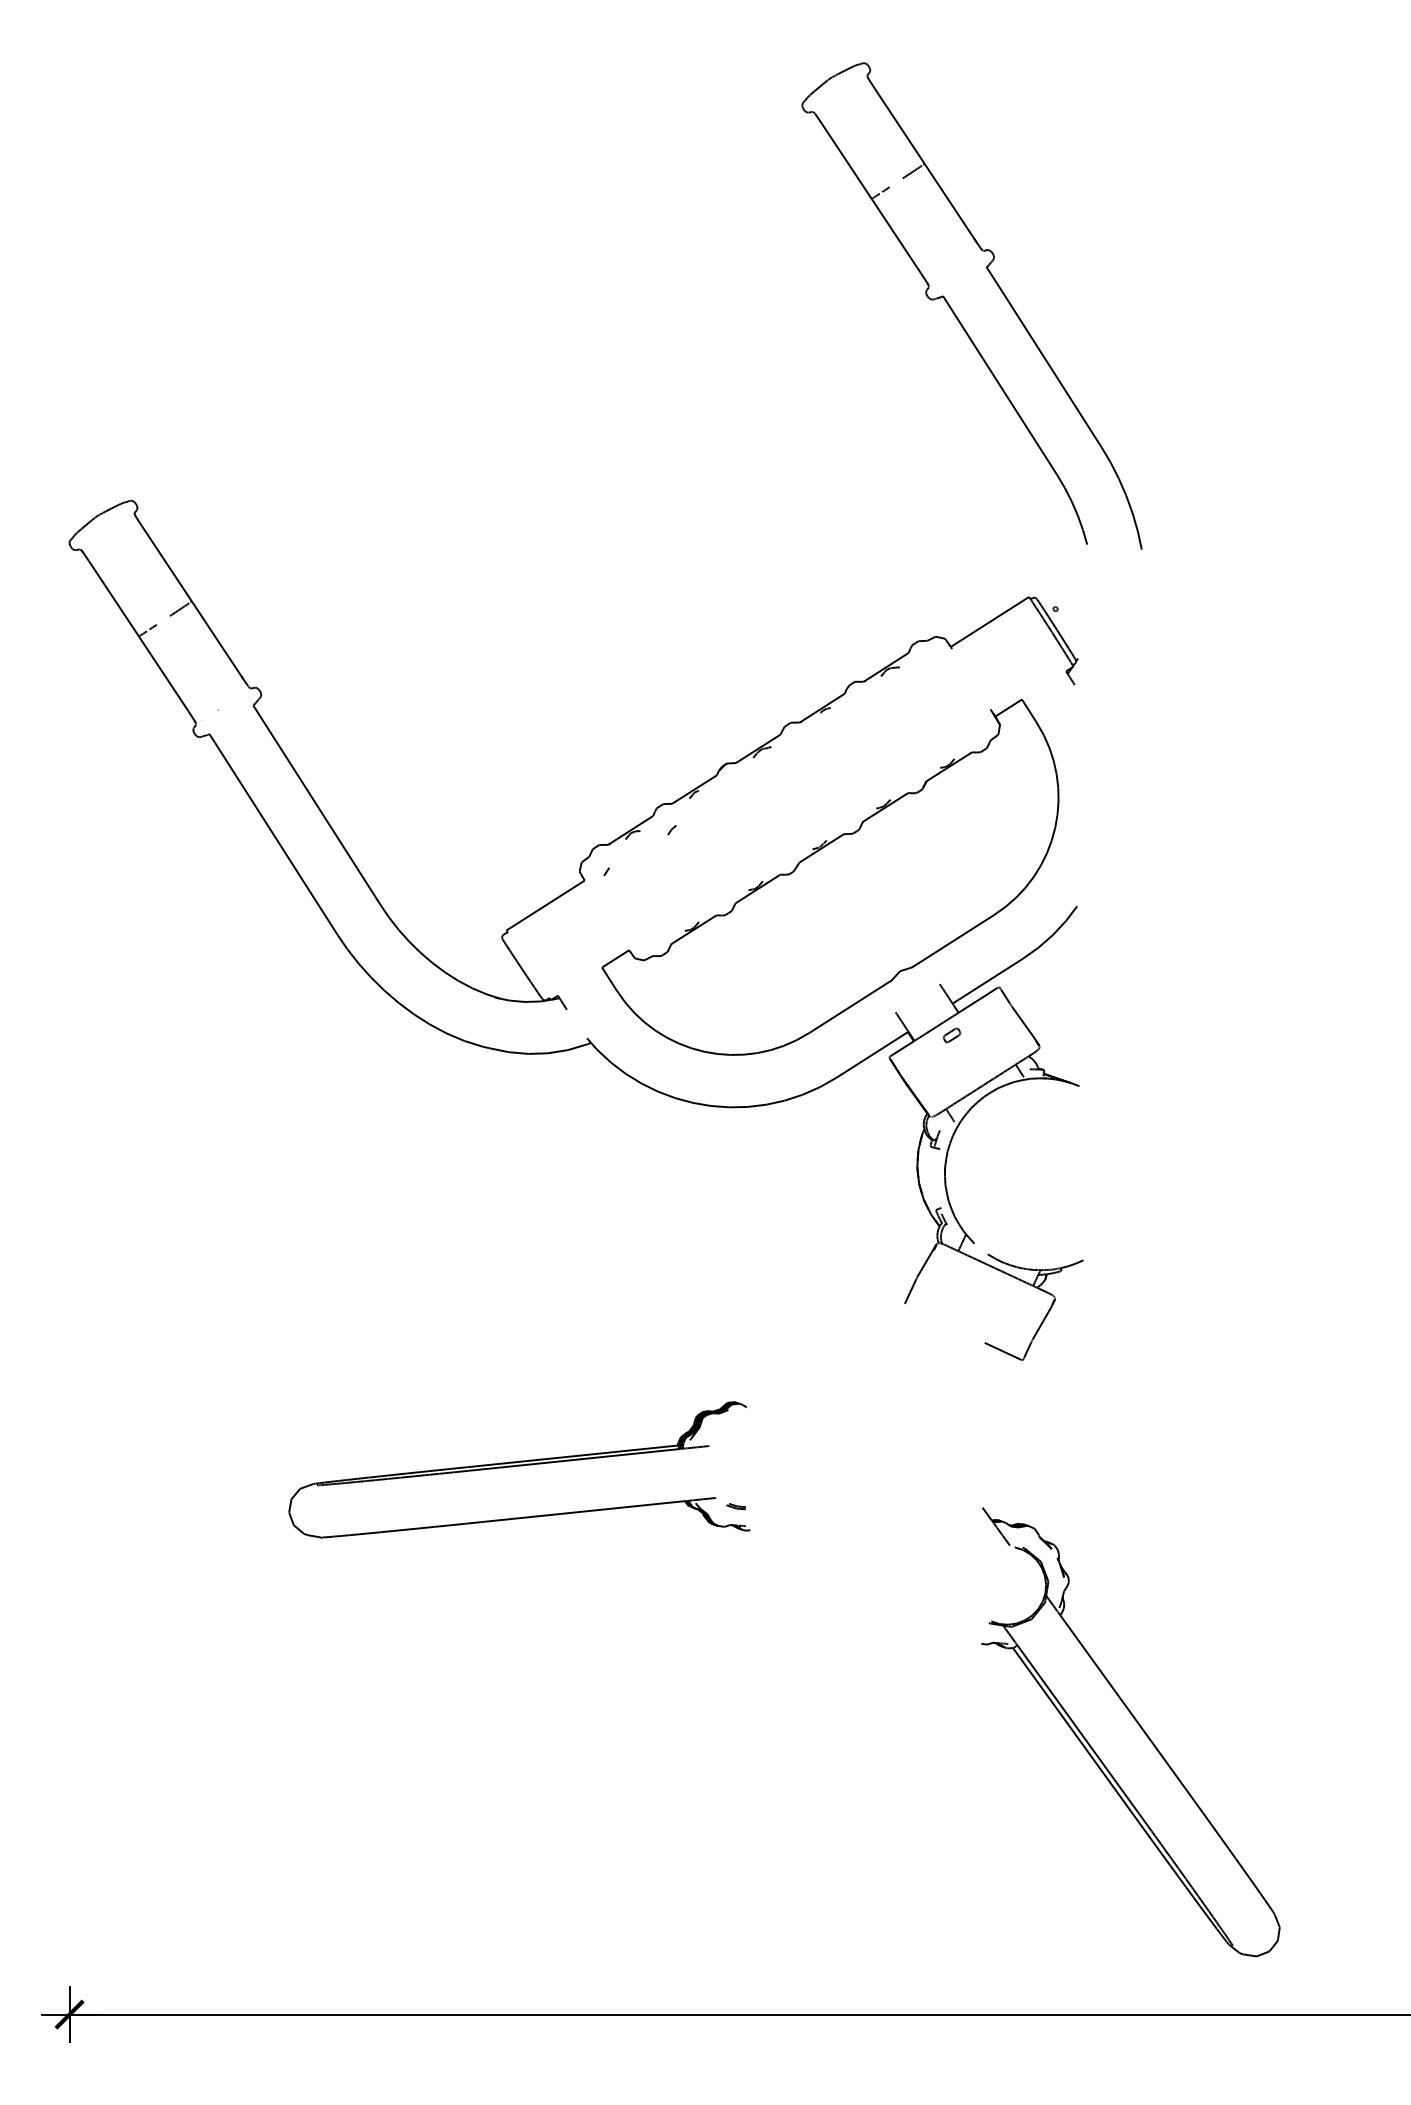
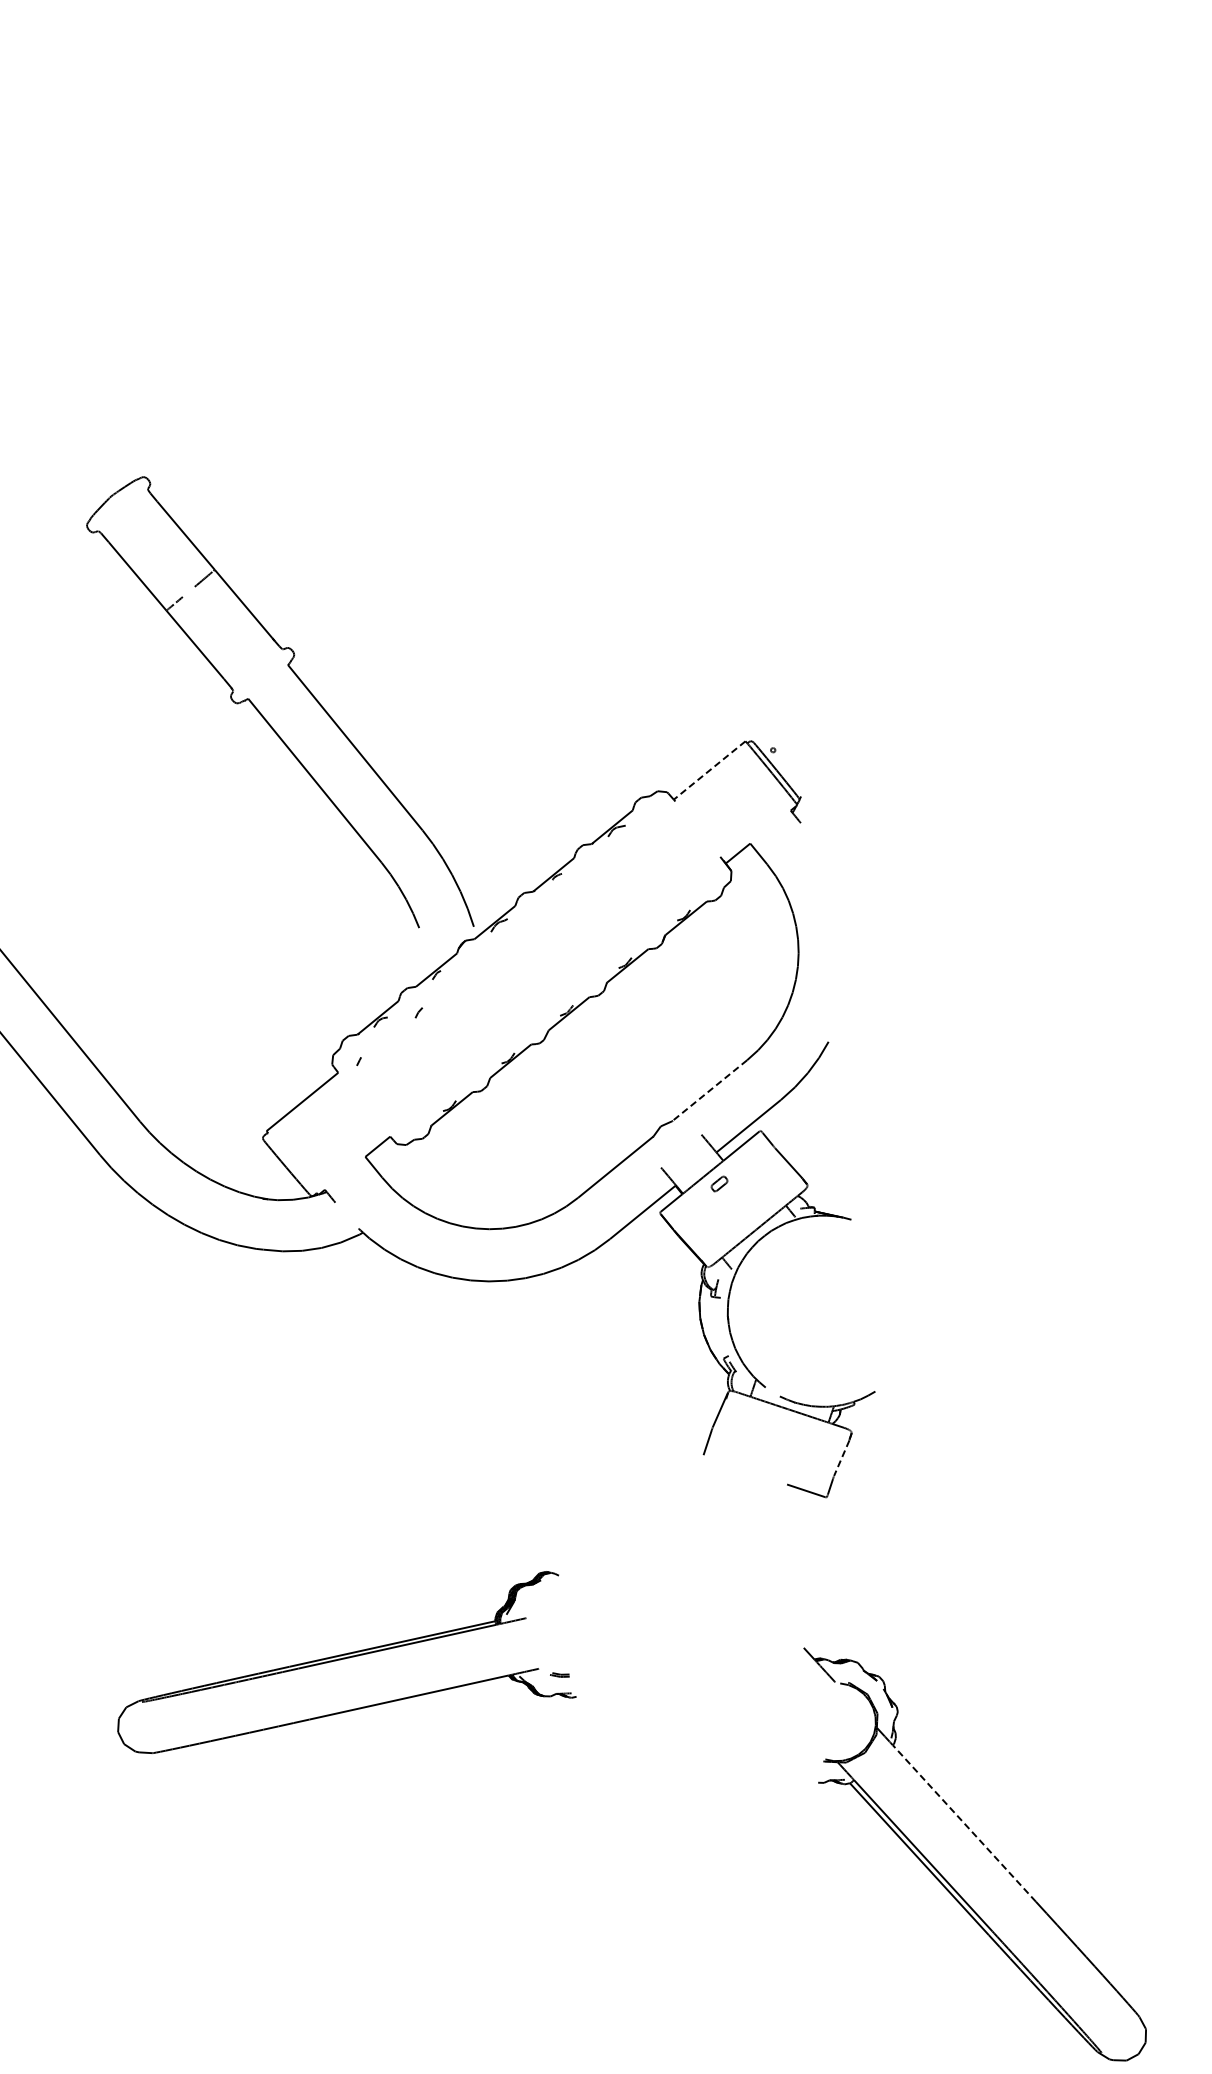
part: (957, 316) -> (264, 717), moved
line: (989, 622) -> (709, 771), solid -> dashed
line: (952, 941) -> (709, 1090), solid -> dashed
line: (1042, 1323) -> (842, 1458), solid -> dashed
line: (1122, 1700) -> (964, 1822), solid -> dashed

